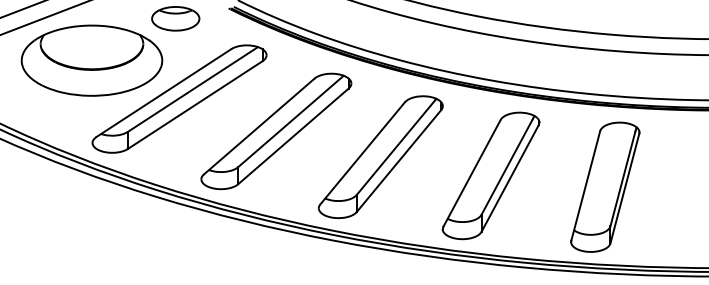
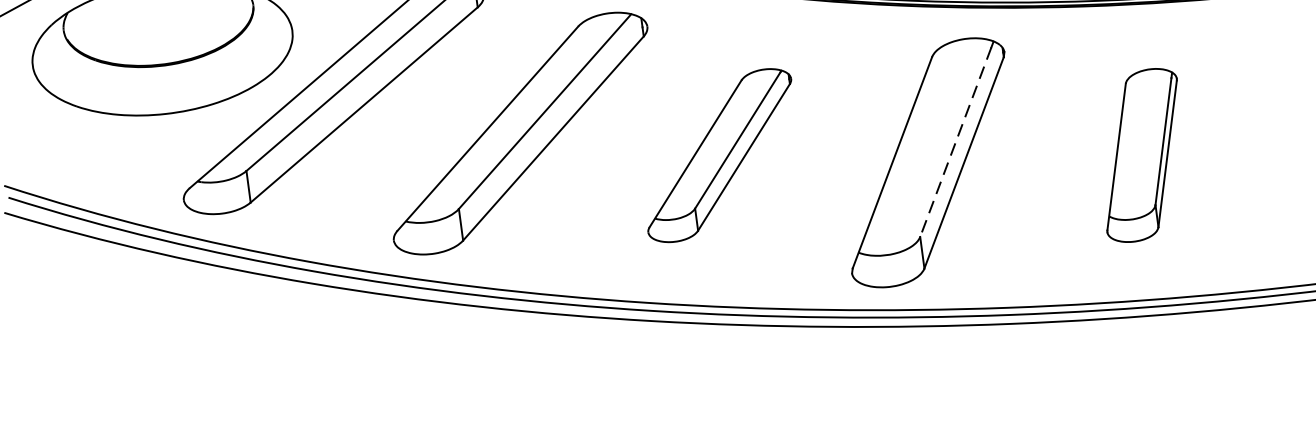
part: (380, 157) -> (719, 156), size x0.7
line: (506, 167) -> (954, 143), solid -> dashed
part: (605, 186) -> (1142, 154), size x0.7

